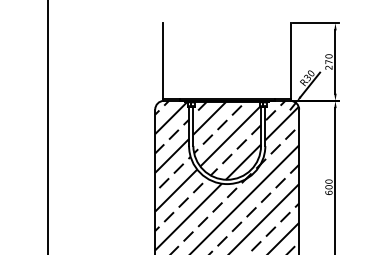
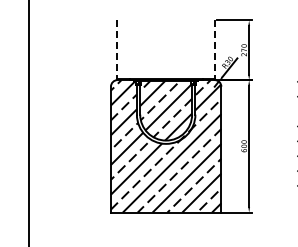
line: (163, 62) -> (117, 50), solid -> dashed
line: (291, 62) -> (215, 50), solid -> dashed

